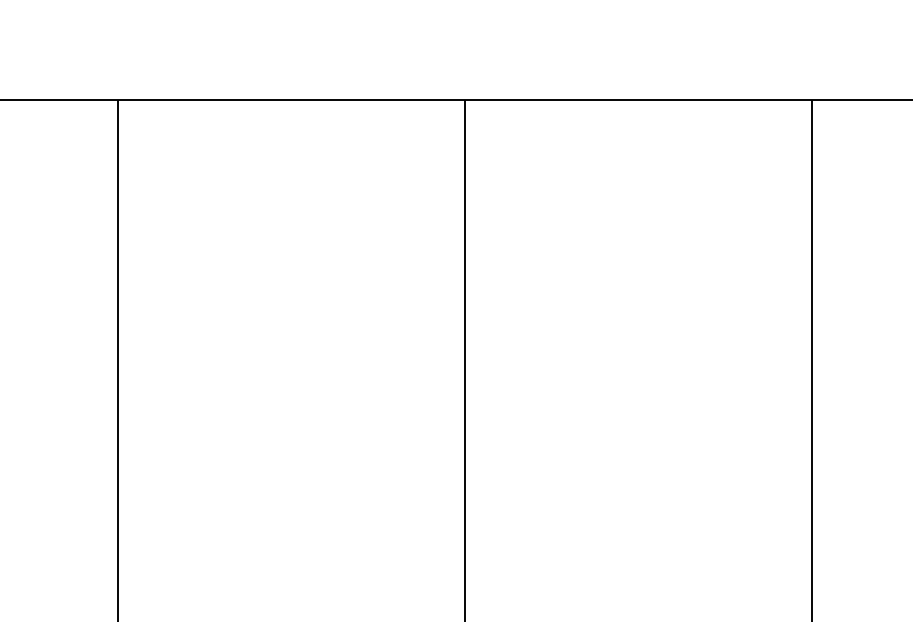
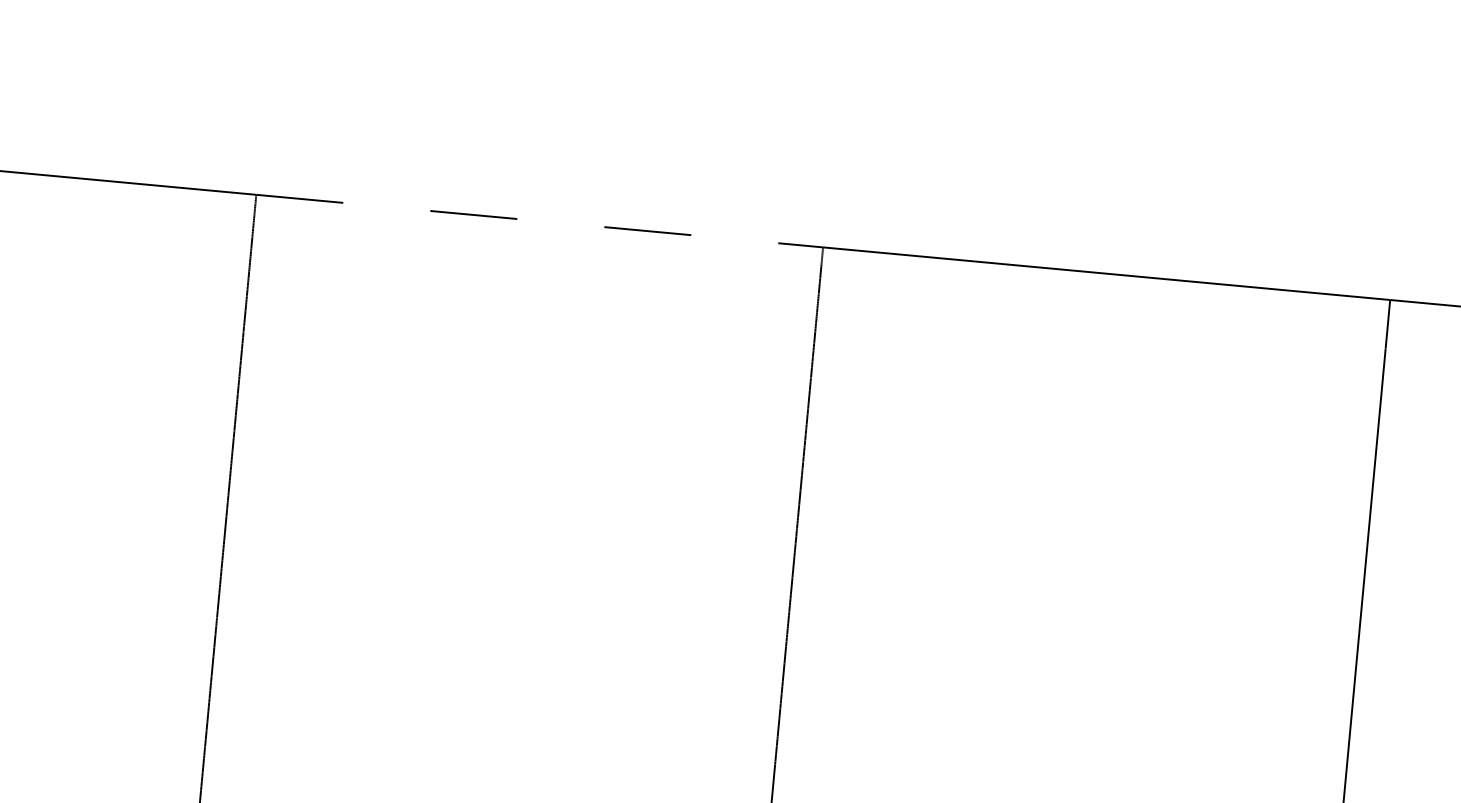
line: (291, 99) -> (540, 220), solid -> dashed

